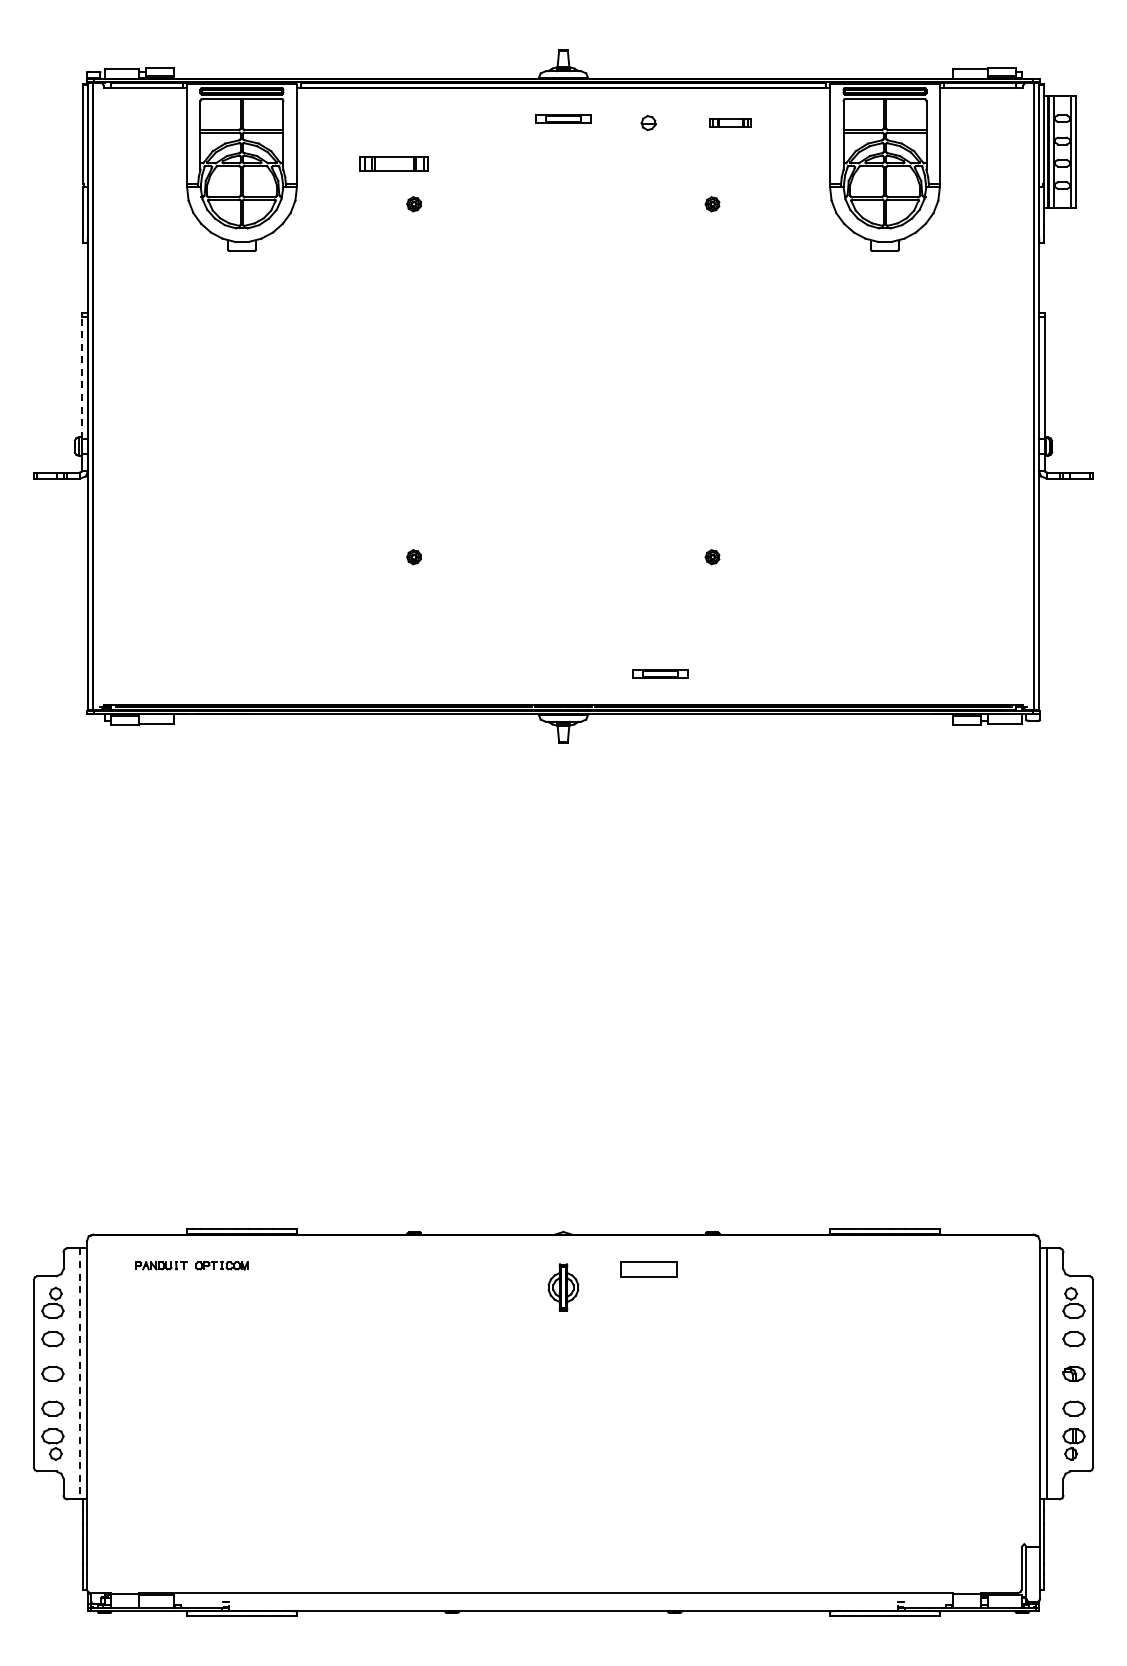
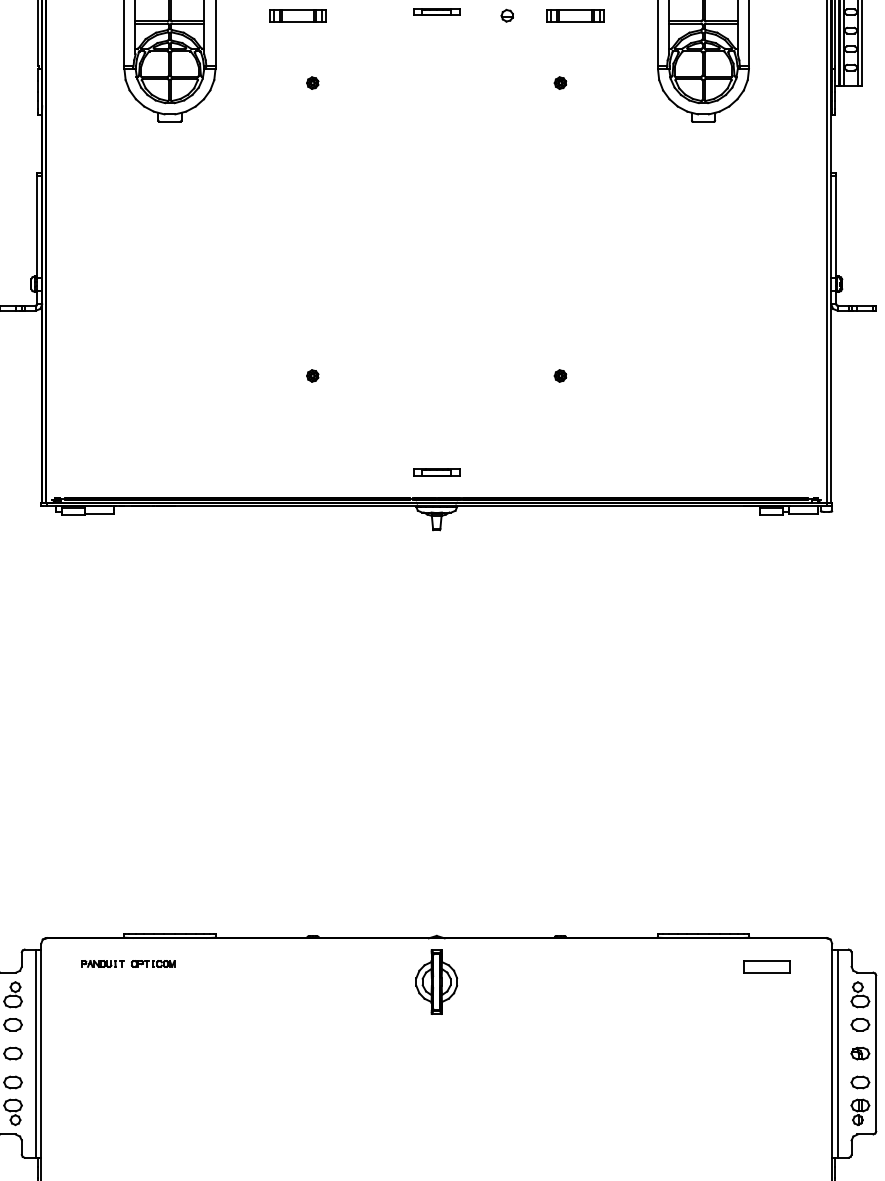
part: (730, 122) -> (575, 15), size x1.67
part: (393, 163) -> (297, 15), moved
line: (82, 377) -> (37, 226), dashed -> solid
part: (660, 673) -> (436, 472), moved
part: (648, 1269) -> (766, 967), moved
part: (563, 1287) -> (436, 981), size x1.67
line: (80, 1374) -> (35, 1054), dashed -> solid

